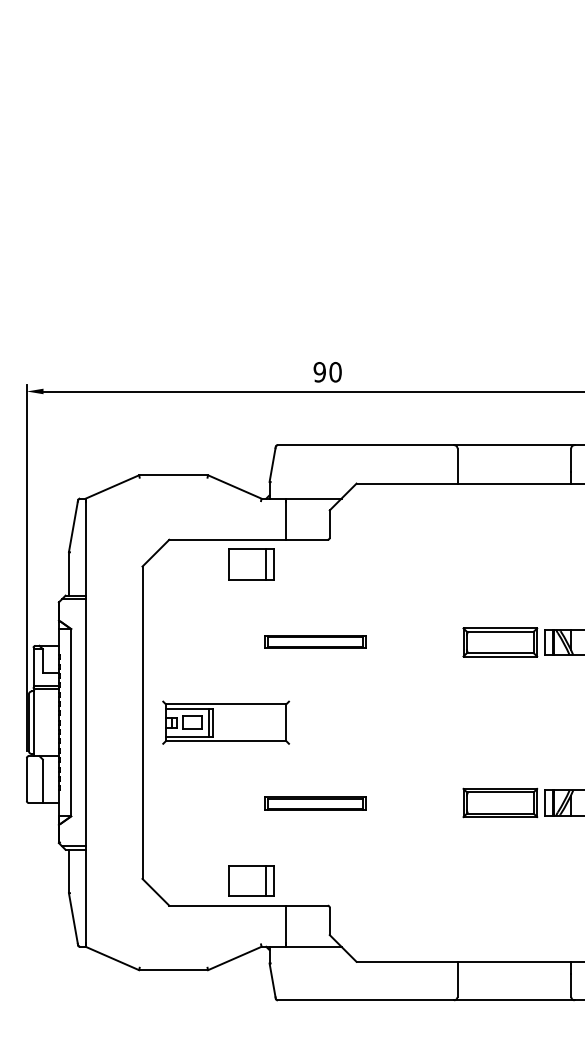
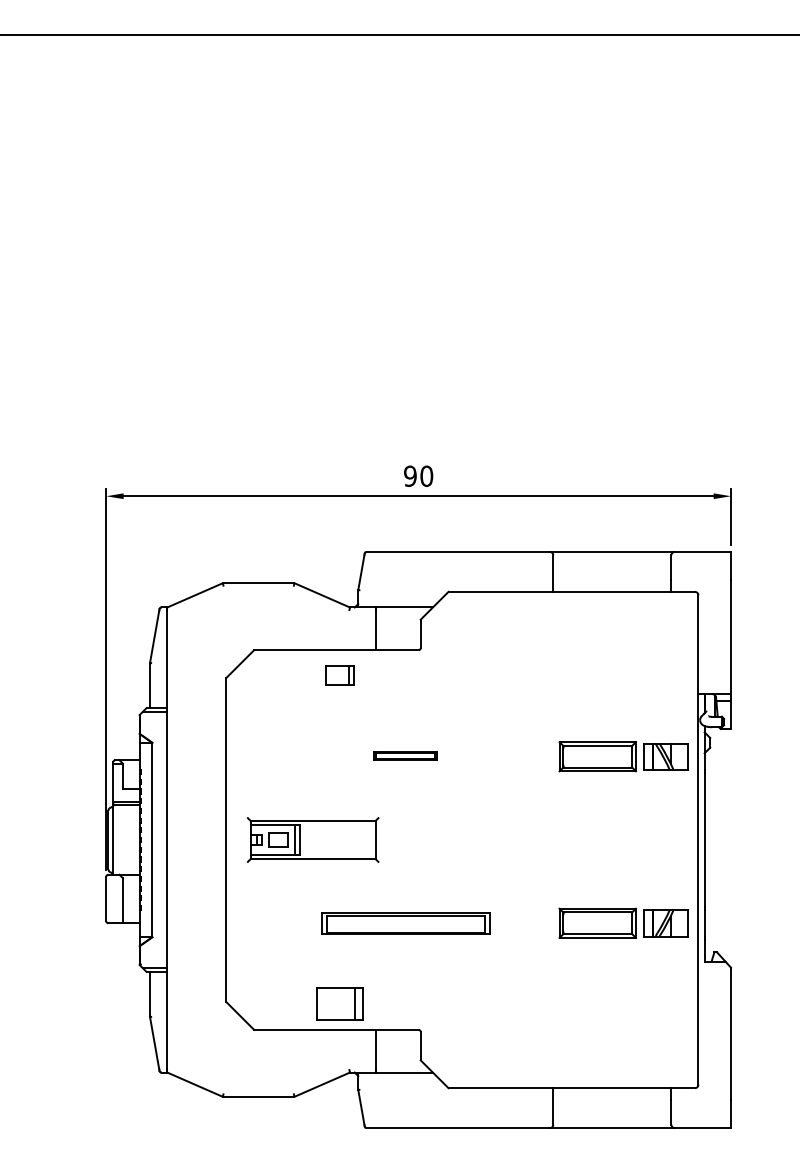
part: (251, 564) -> (339, 675), size x0.6
part: (315, 642) -> (405, 756), size x0.6
part: (315, 803) -> (405, 923), size x1.6

